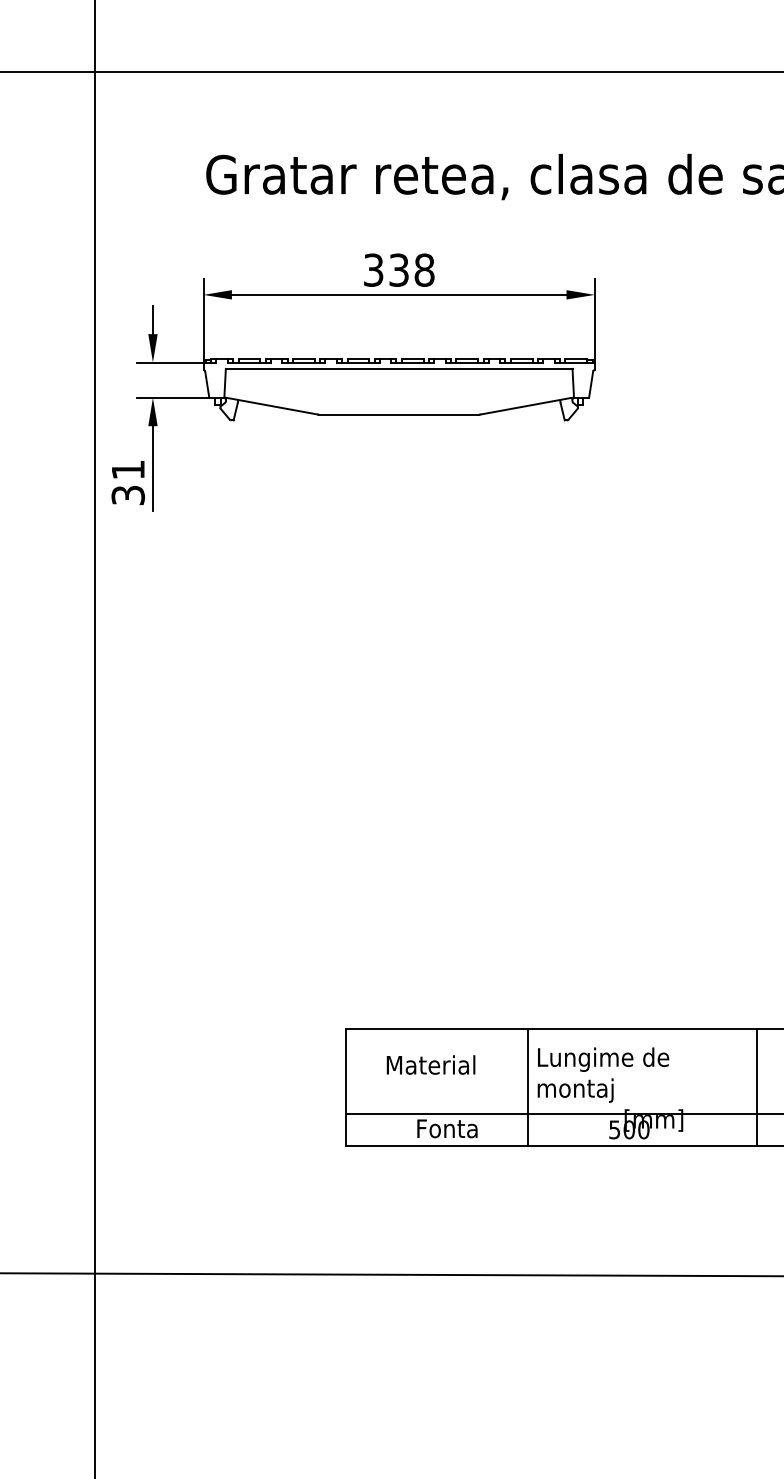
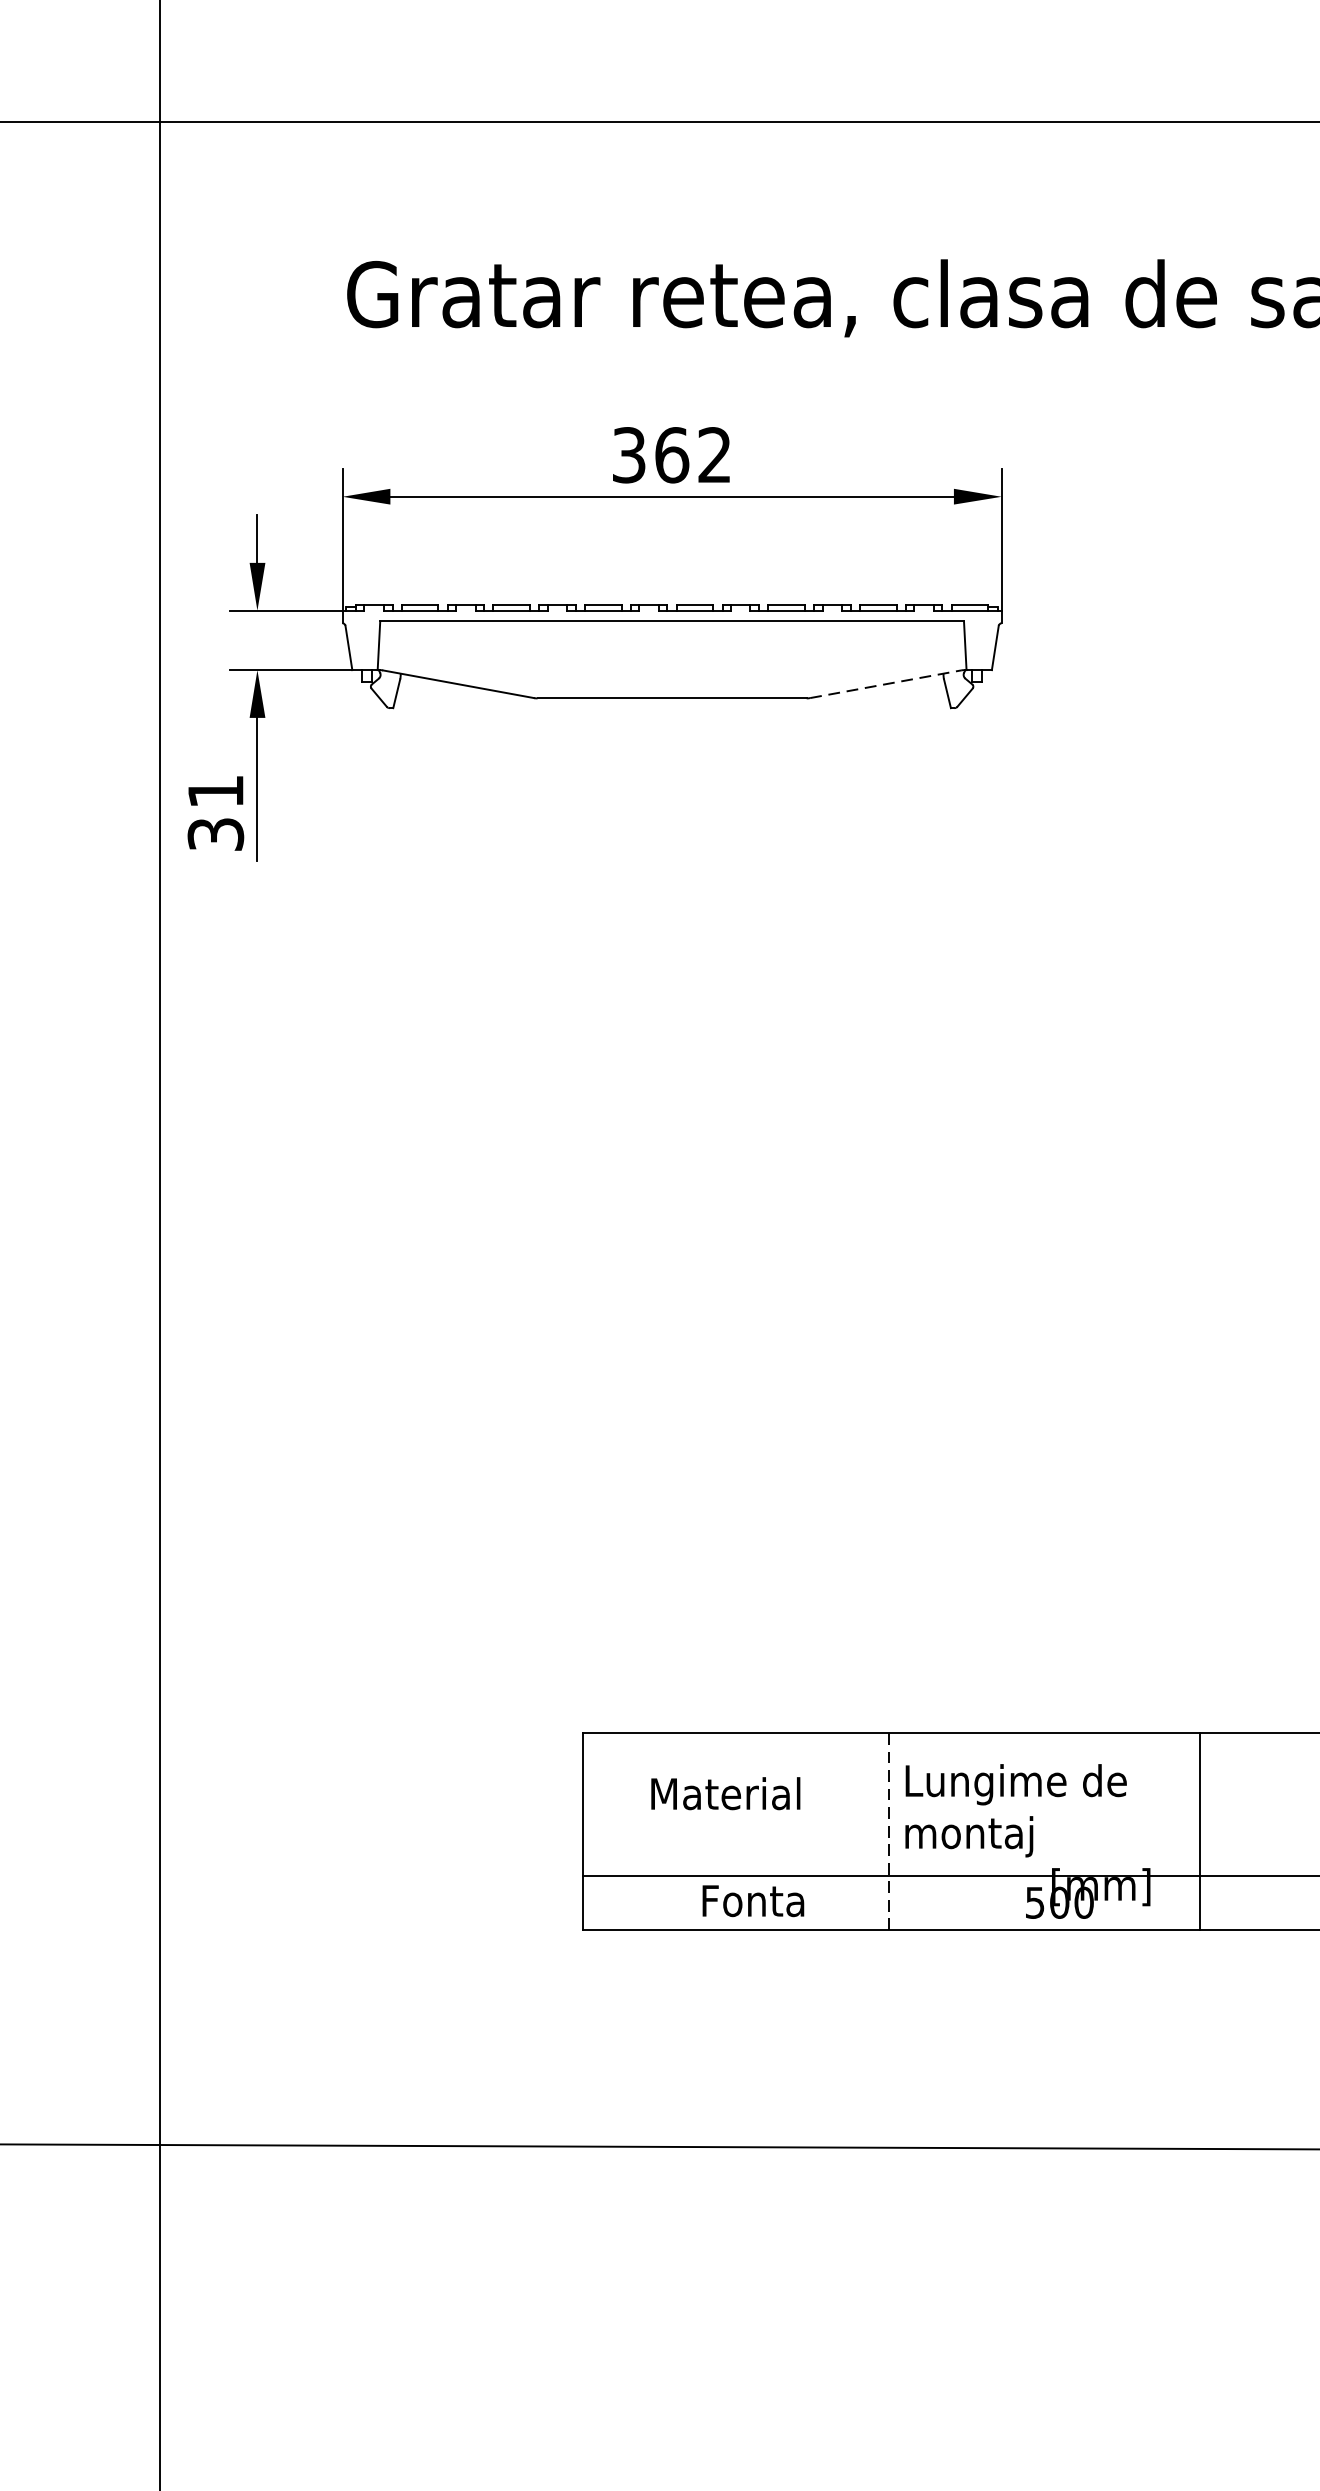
text: (411, 269) -> (692, 454), 338 -> 362
line: (525, 406) -> (884, 684), solid -> dashed
line: (527, 1087) -> (888, 1831), solid -> dashed
line: (756, 1087) -> (1199, 1831), moved

